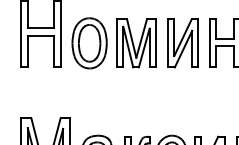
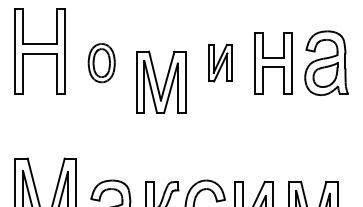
part: (89, 42) -> (101, 62), size x0.6
part: (136, 42) -> (161, 81), moved
part: (183, 42) -> (220, 62), size x0.6

